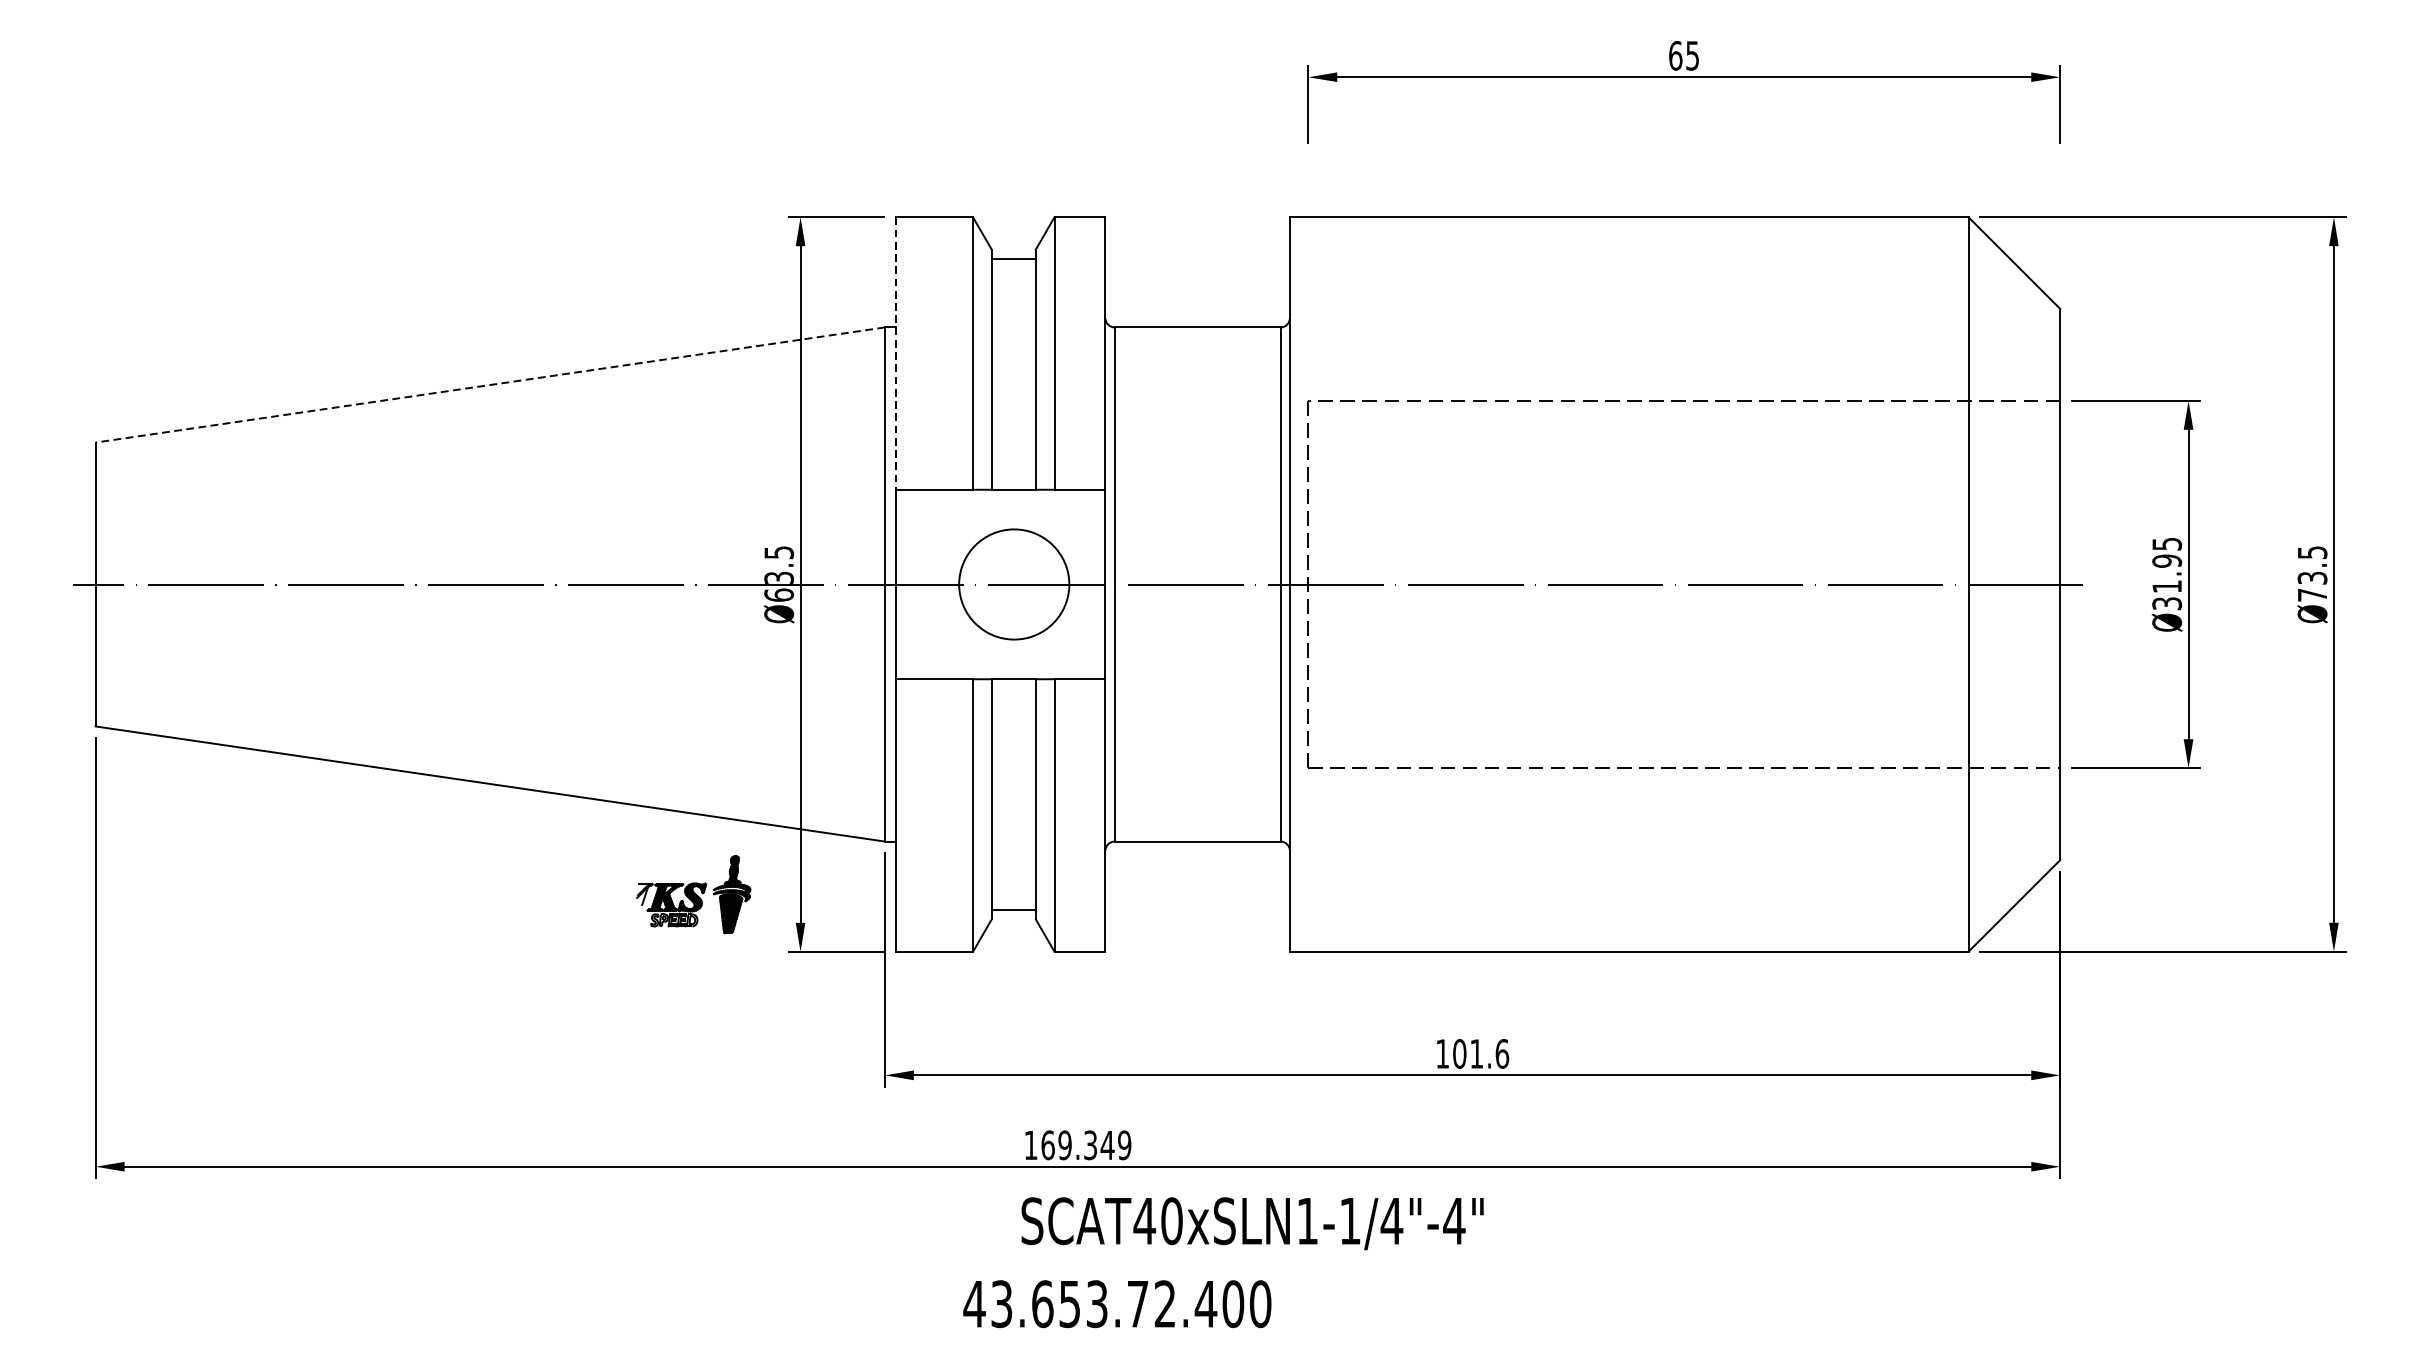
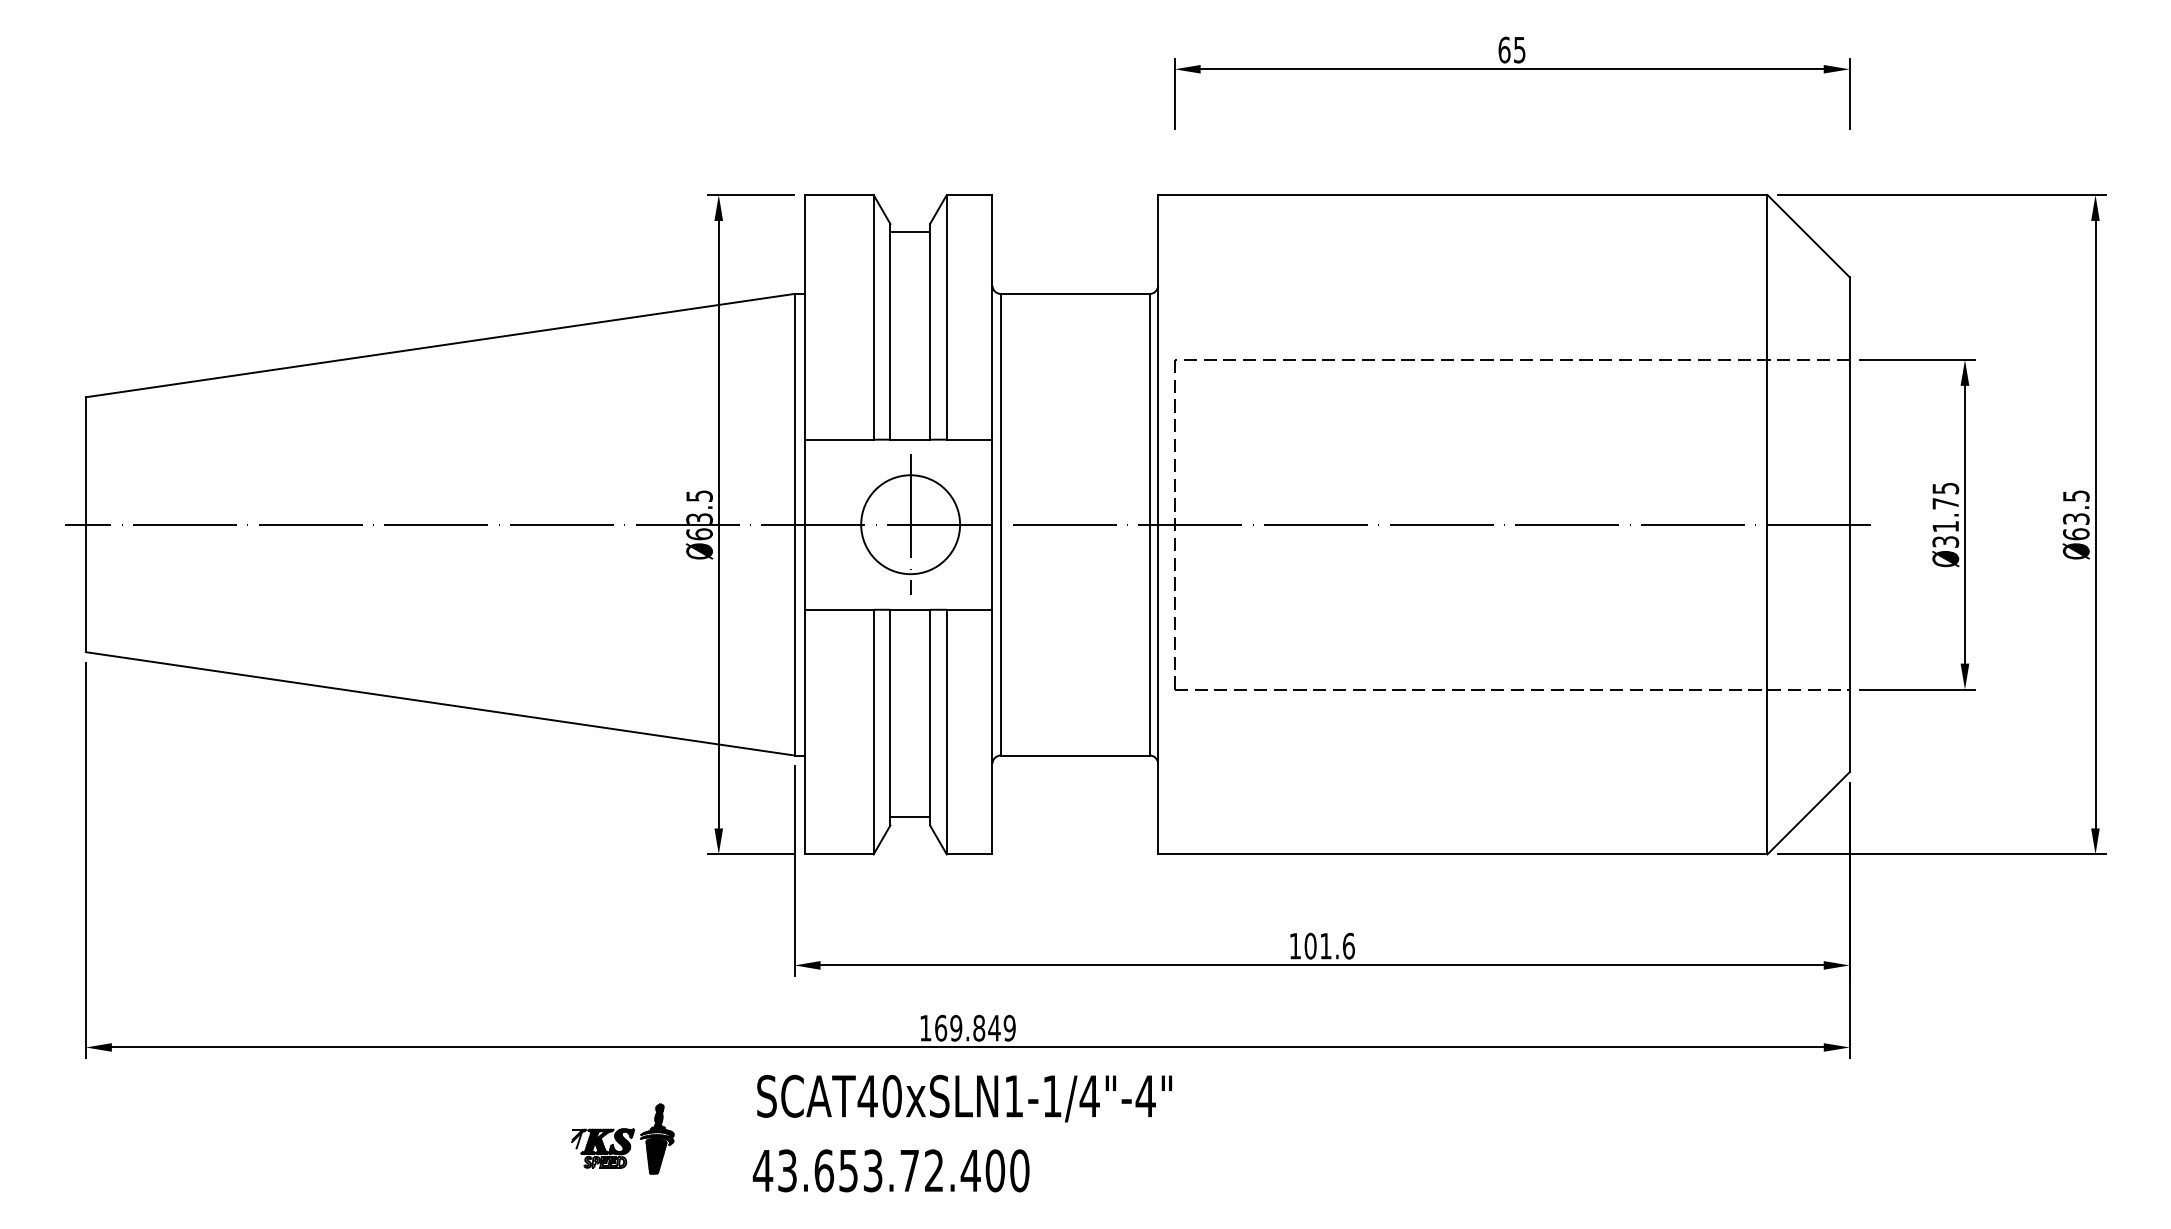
line: (896, 353) -> (804, 317), dashed -> solid
line: (489, 384) -> (439, 345), dashed -> solid
text: (2166, 560) -> (1945, 503), Ø31.95 -> Ø31.75
line: (1014, 584) -> (910, 524), added
text: (2311, 595) -> (2075, 534), Ø73.5 -> Ø63.5
part: (693, 893) -> (622, 1138), moved
text: (1090, 1145) -> (979, 1028), 169.349 -> 169.849
text: (1252, 1223) -> (964, 1098), moved
text: (1116, 1303) -> (890, 1170), moved

